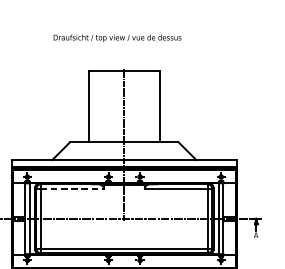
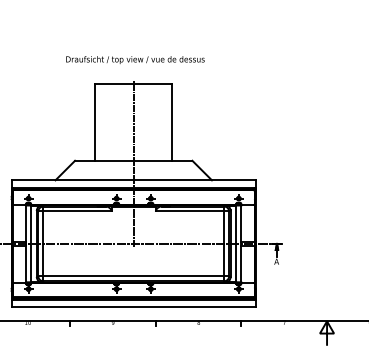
text: (117, 37) -> (135, 59), moved
line: (72, 188) -> (77, 211), dashed -> solid

